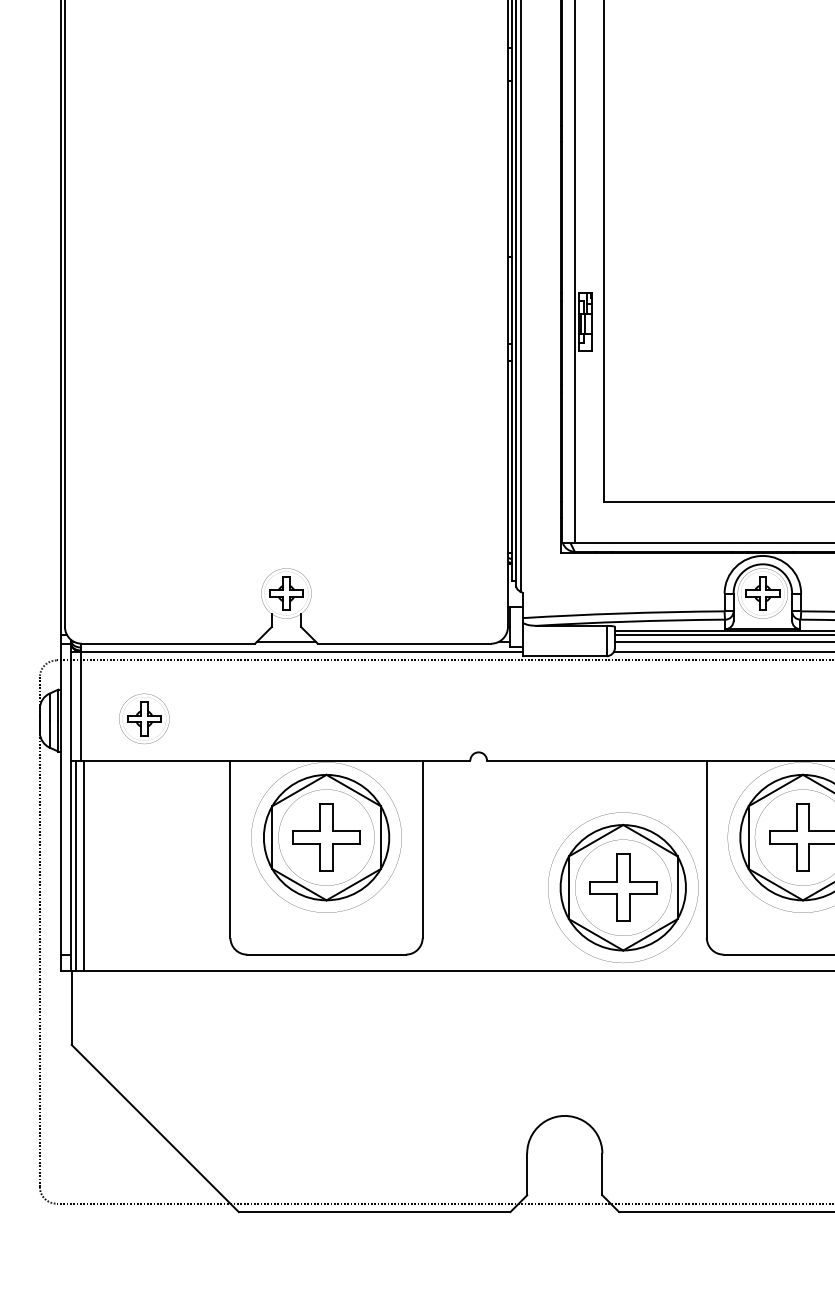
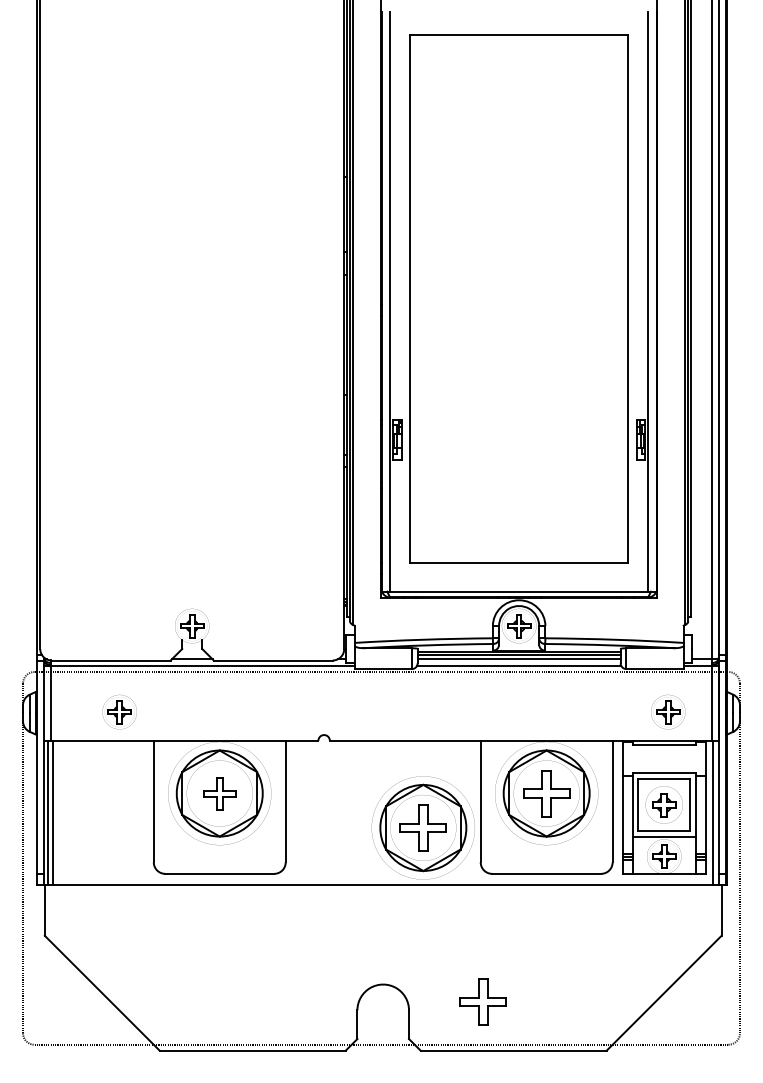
part: (144, 718) -> (119, 711), moved
part: (326, 837) -> (219, 793), size x0.7
part: (709, 1140) -> (482, 1001), added

